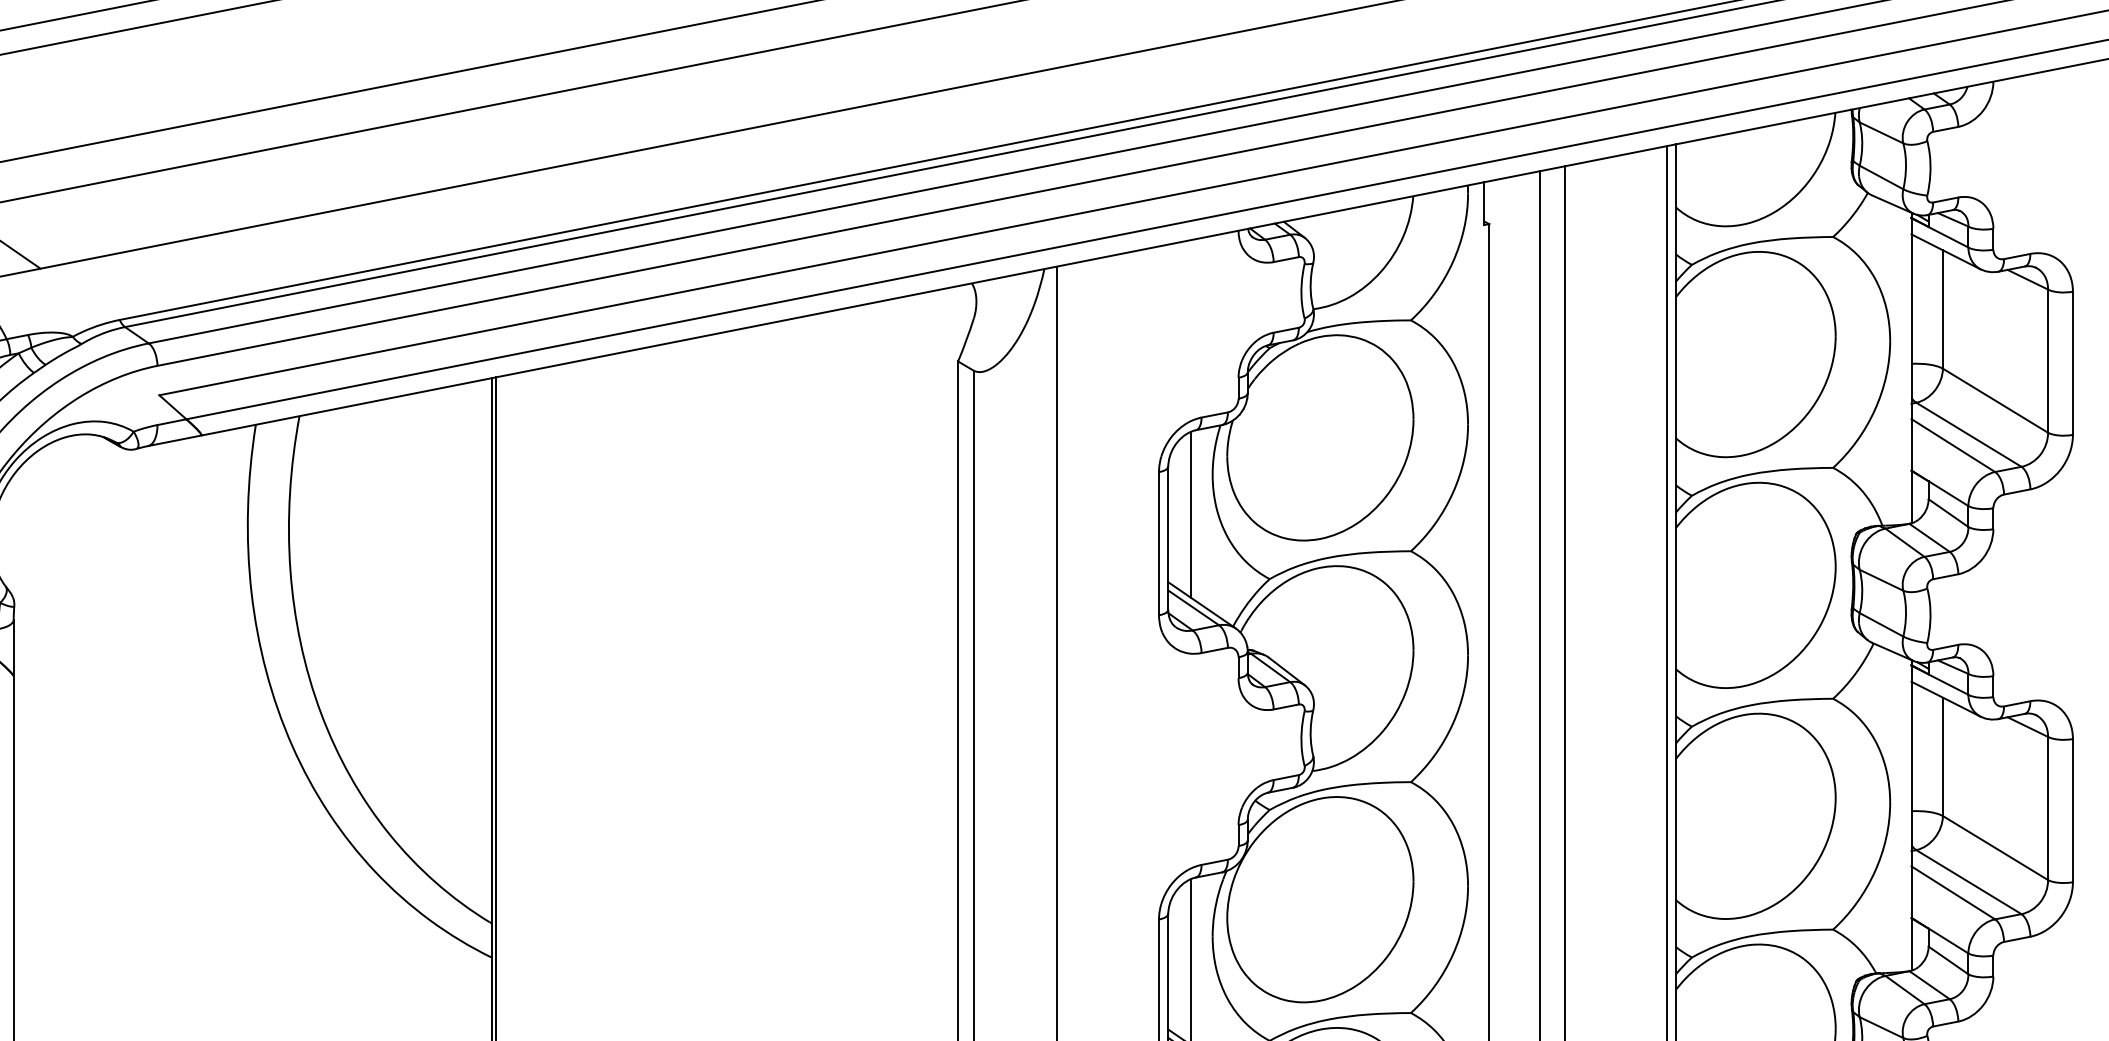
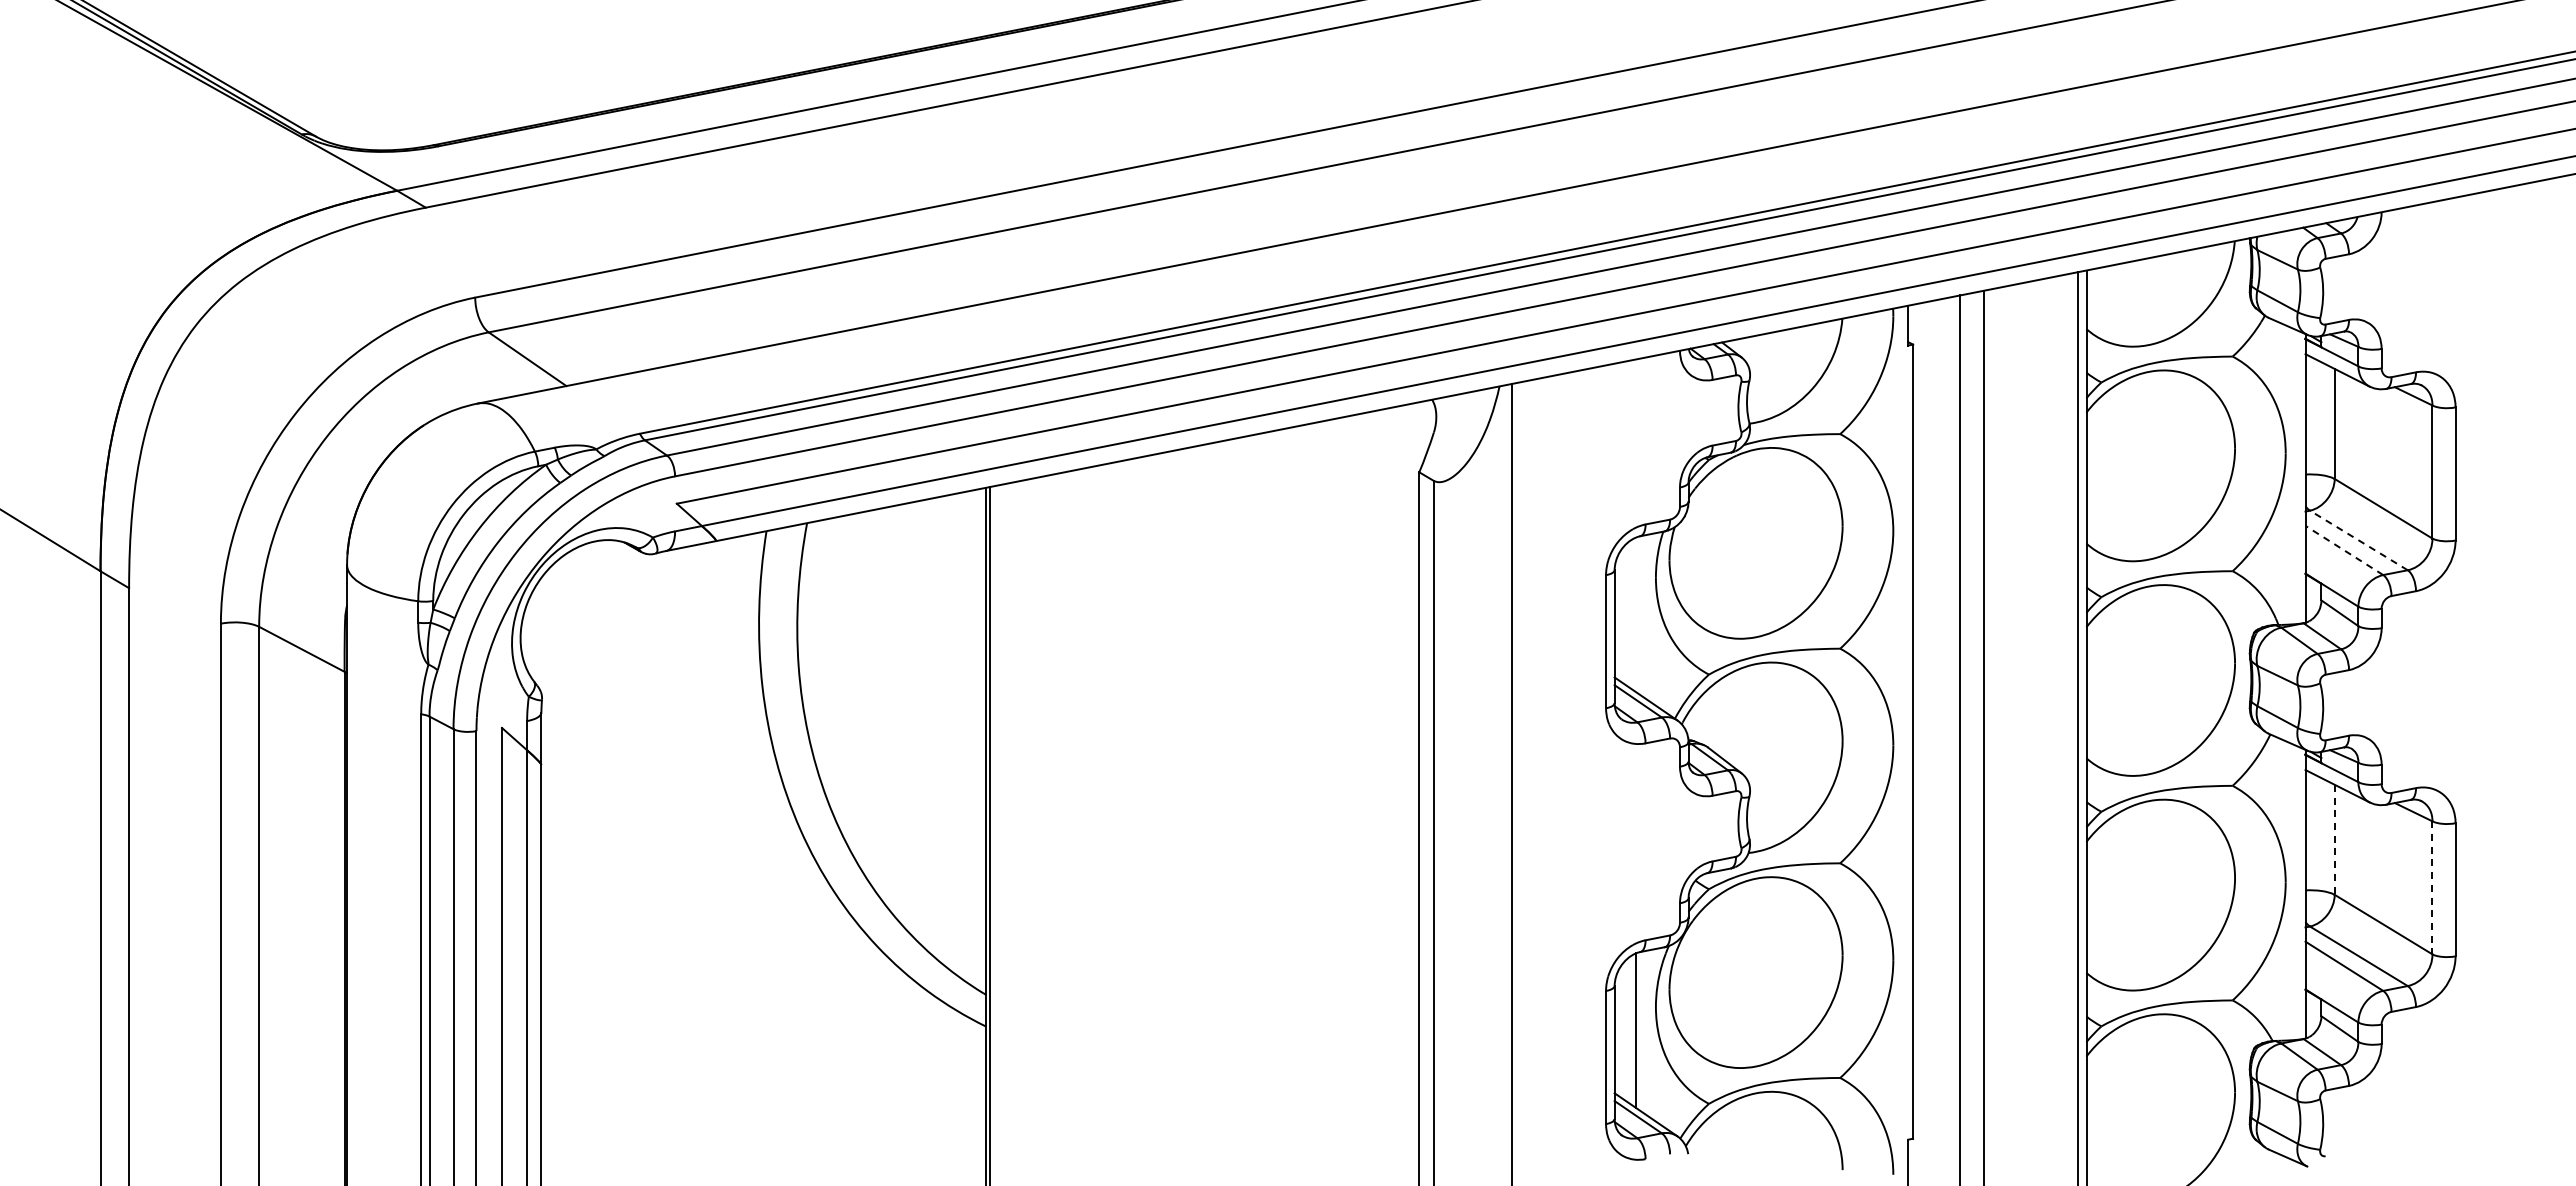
line: (1968, 434) -> (2358, 540), solid -> dashed
line: (1953, 445) -> (2344, 550), solid -> dashed
line: (1191, 514) -> (1636, 614), removed
line: (1942, 757) -> (2334, 840), solid -> dashed
line: (2048, 808) -> (2432, 887), solid -> dashed

